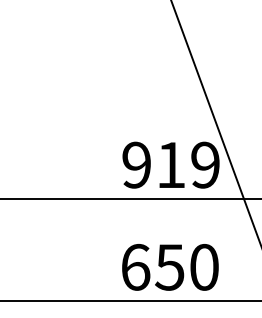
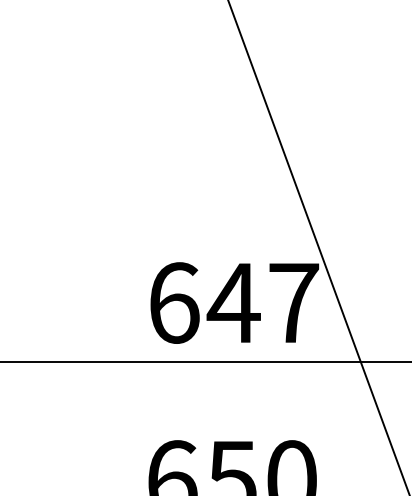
text: (170, 164) -> (232, 301), 919 -> 647

